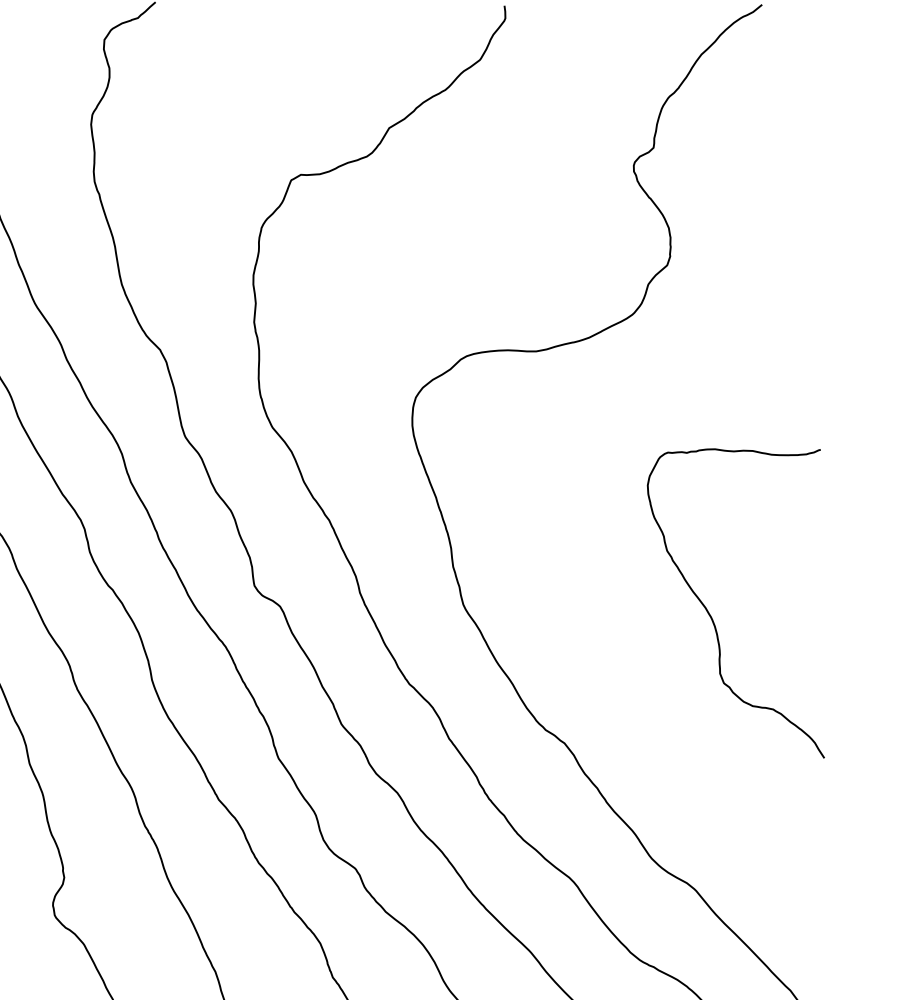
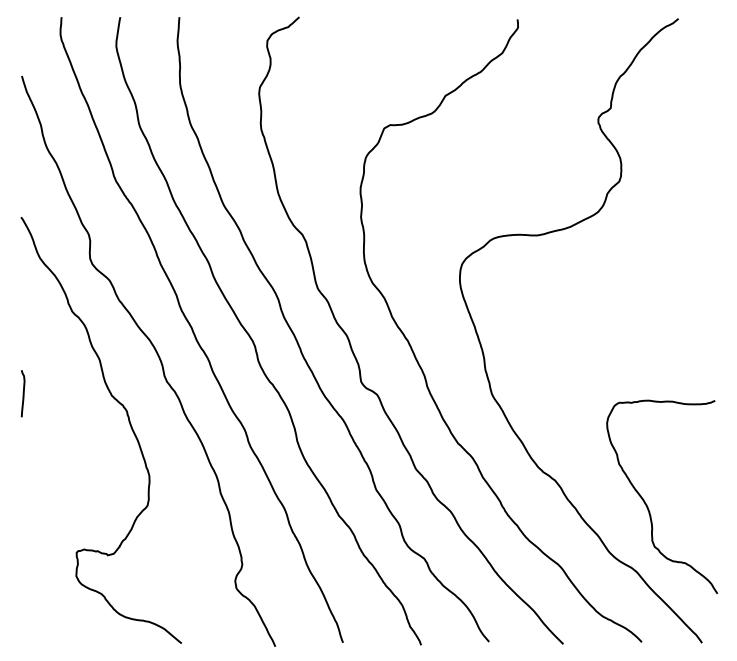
curve: (712, 615) -> (647, 504), moved

